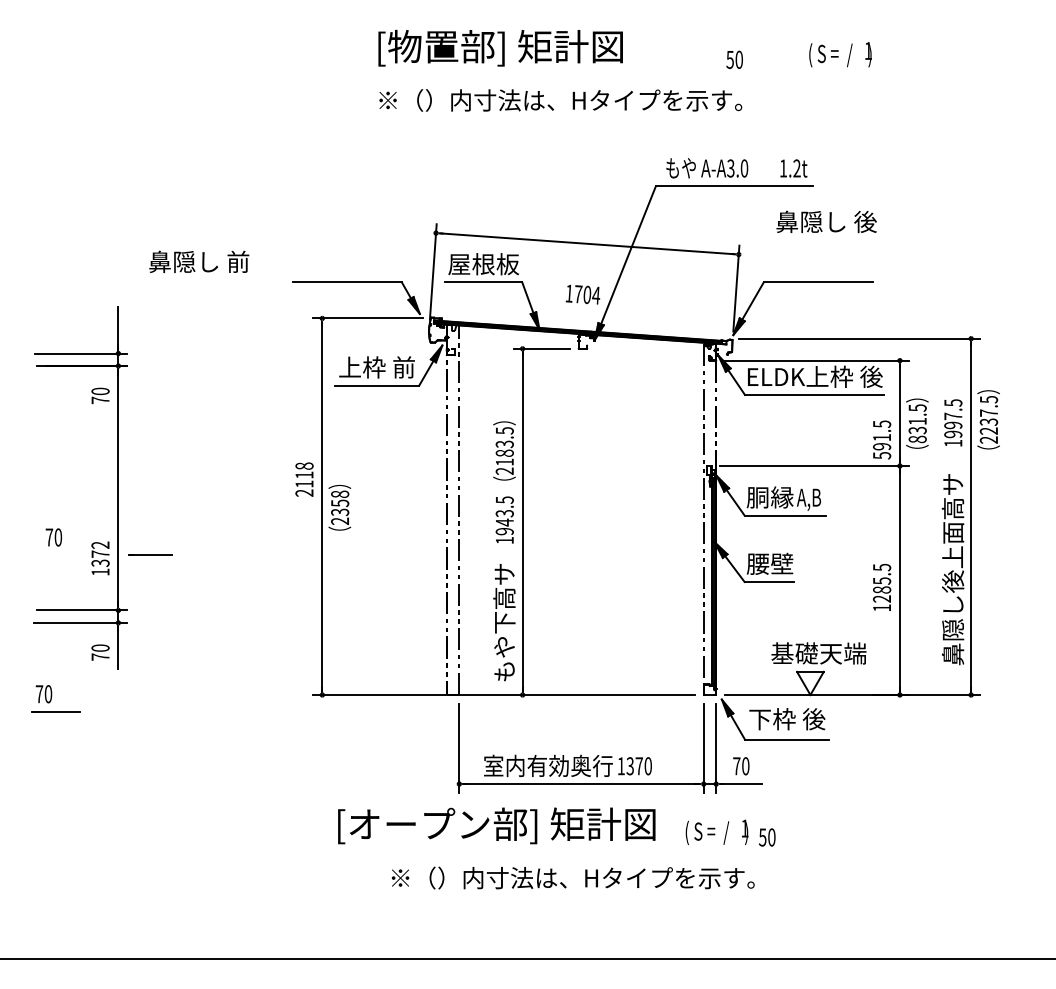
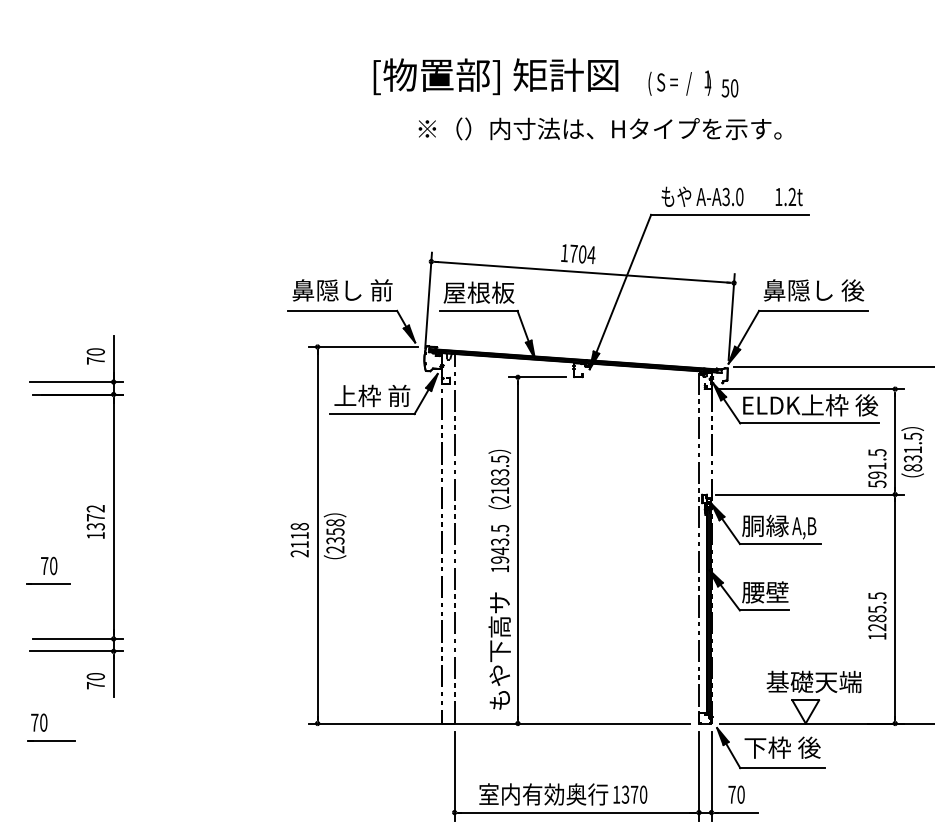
text: (840, 54) -> (679, 83), moved
text: (560, 100) -> (599, 129), moved
text: (826, 221) -> (813, 290), moved
text: (199, 261) -> (342, 290), moved
text: (582, 294) -> (577, 254), moved
text: (100, 395) -> (95, 356), moved
text: (304, 479) -> (299, 540), moved
line: (150, 554) -> (48, 583), moved
text: (100, 558) -> (95, 522), moved

